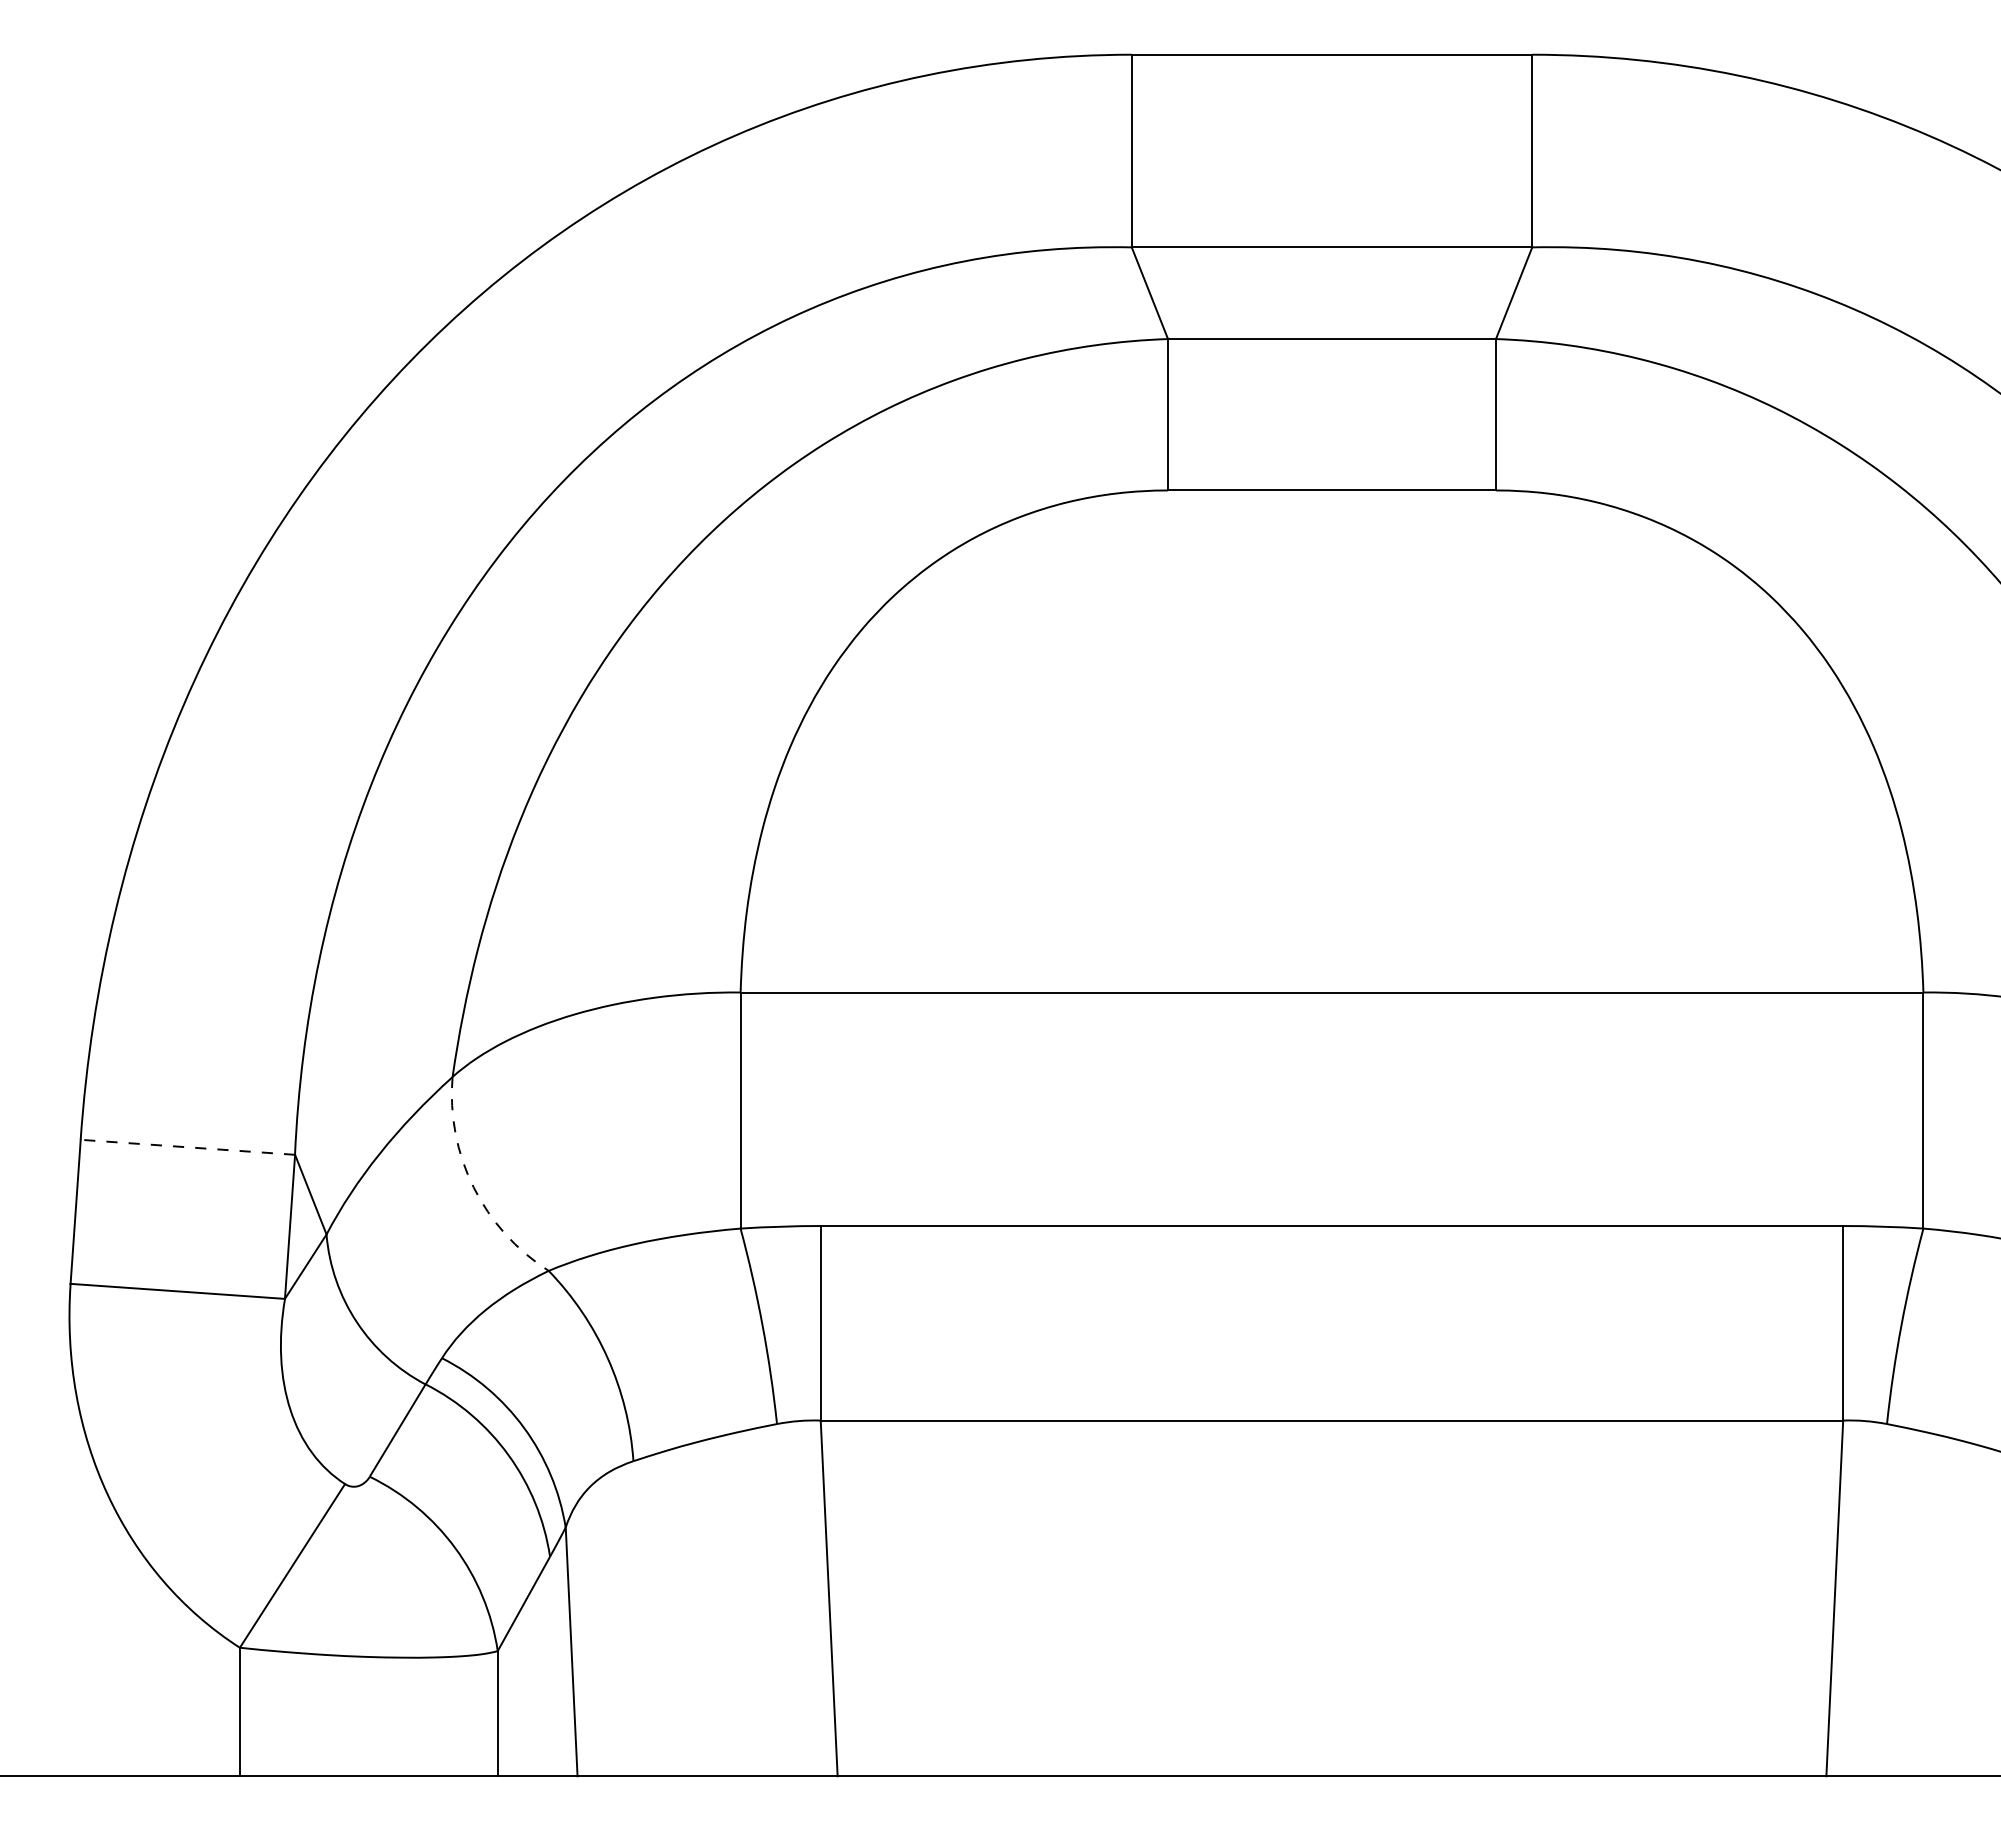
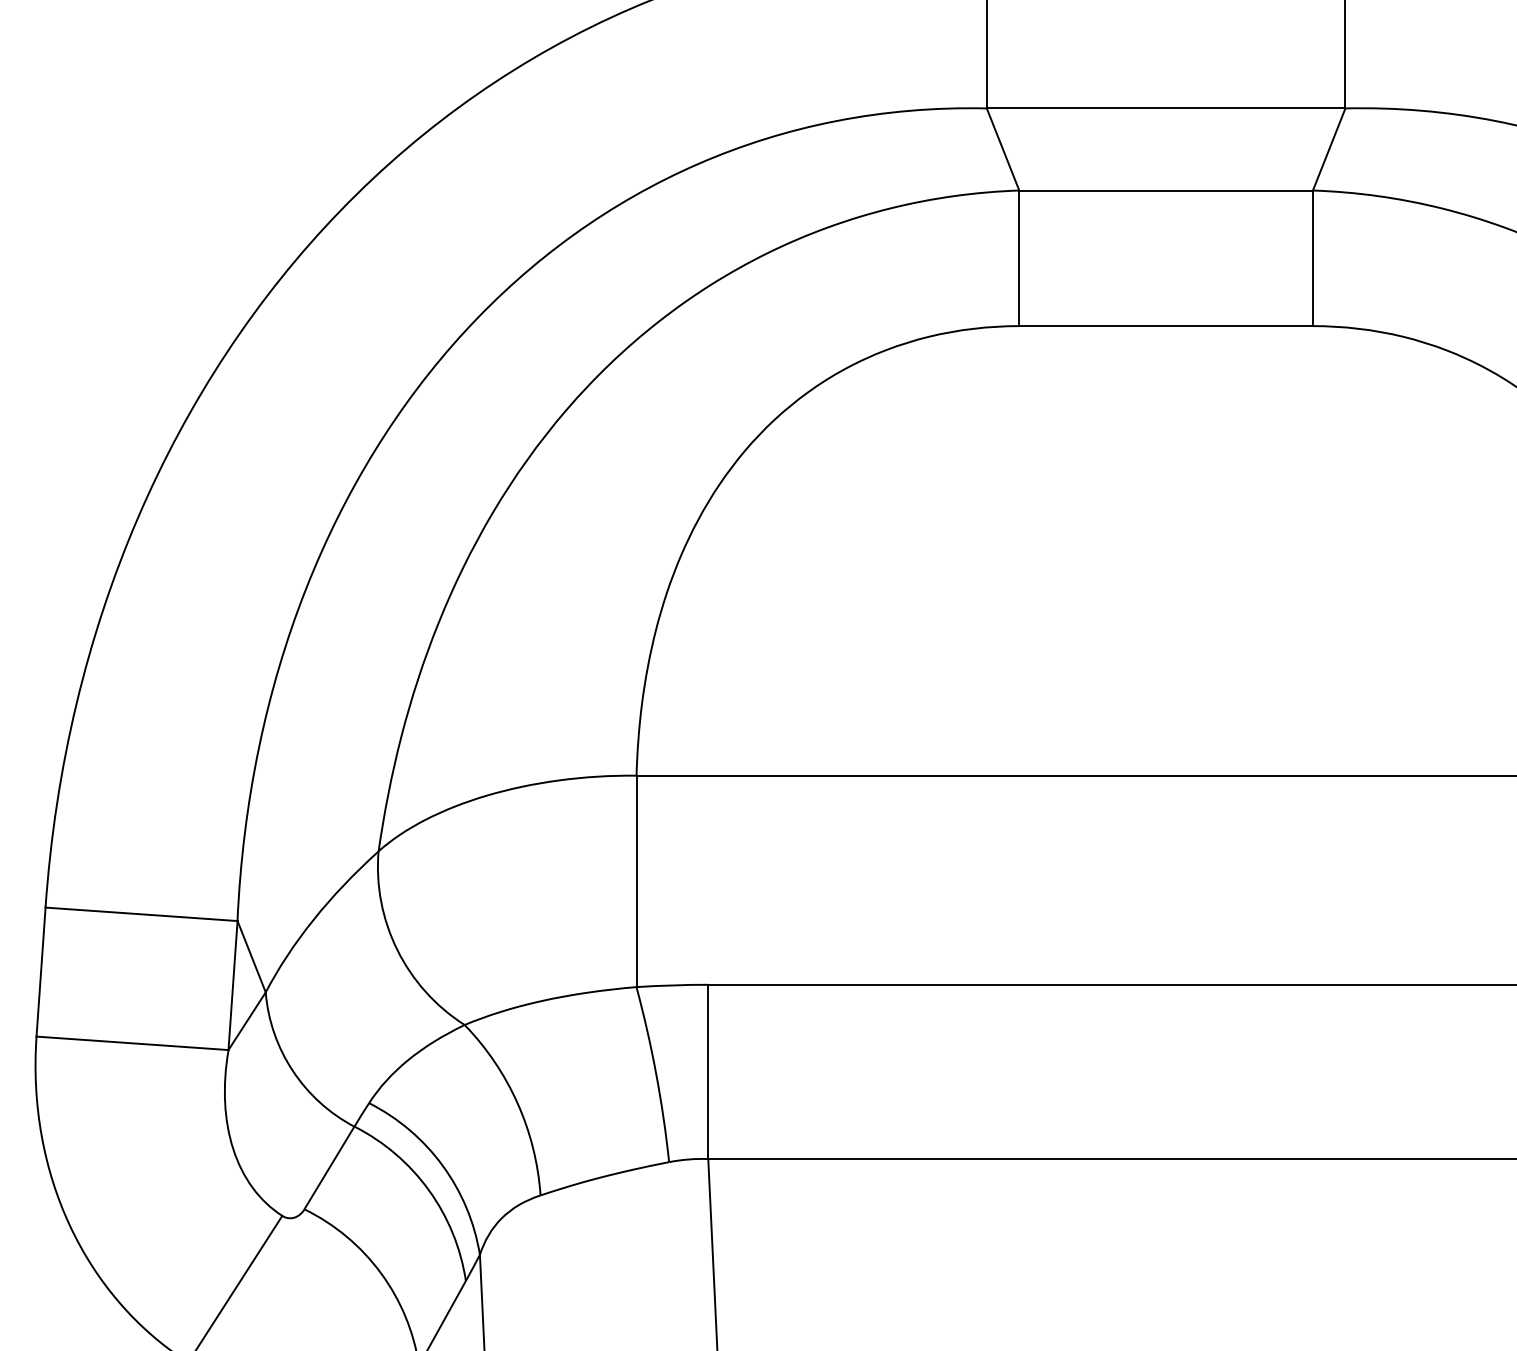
line: (187, 1147) -> (141, 914), dashed -> solid
arc: (473, 1187) -> (397, 950), dashed -> solid

